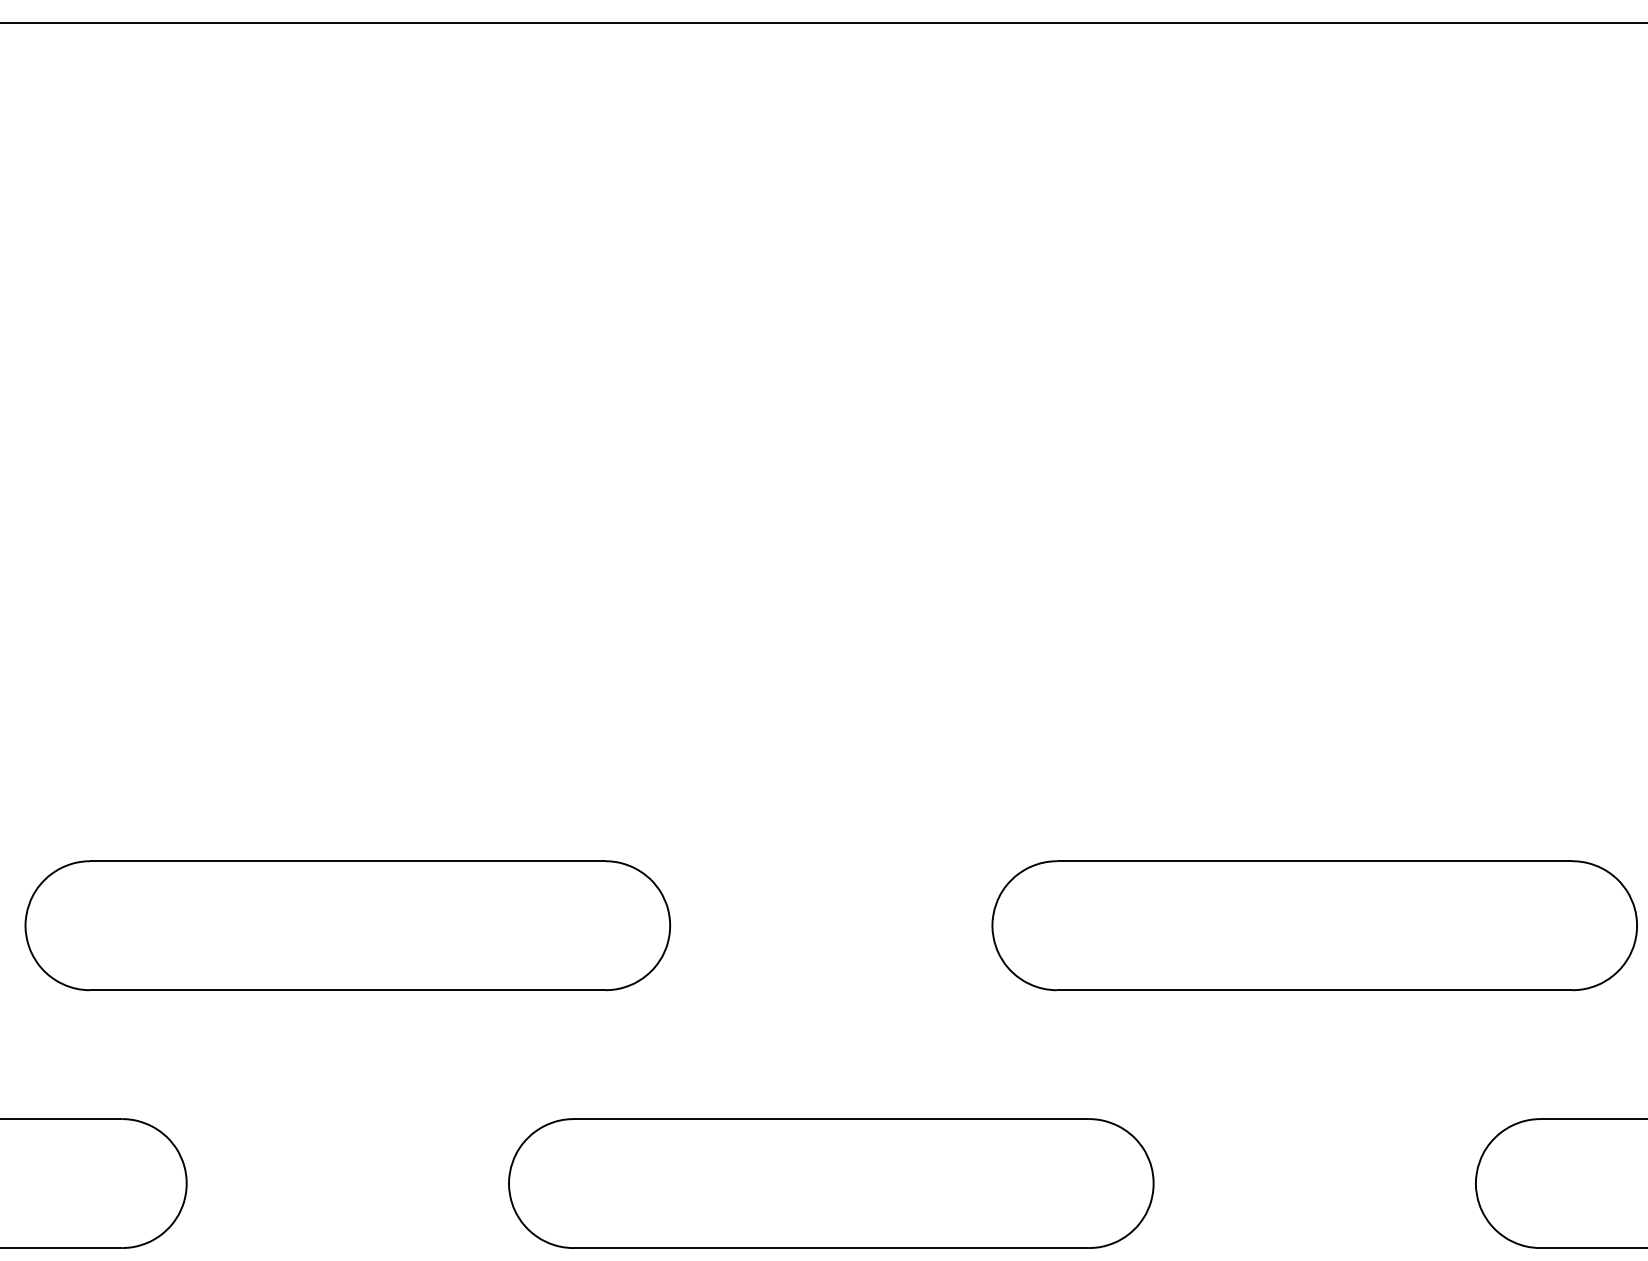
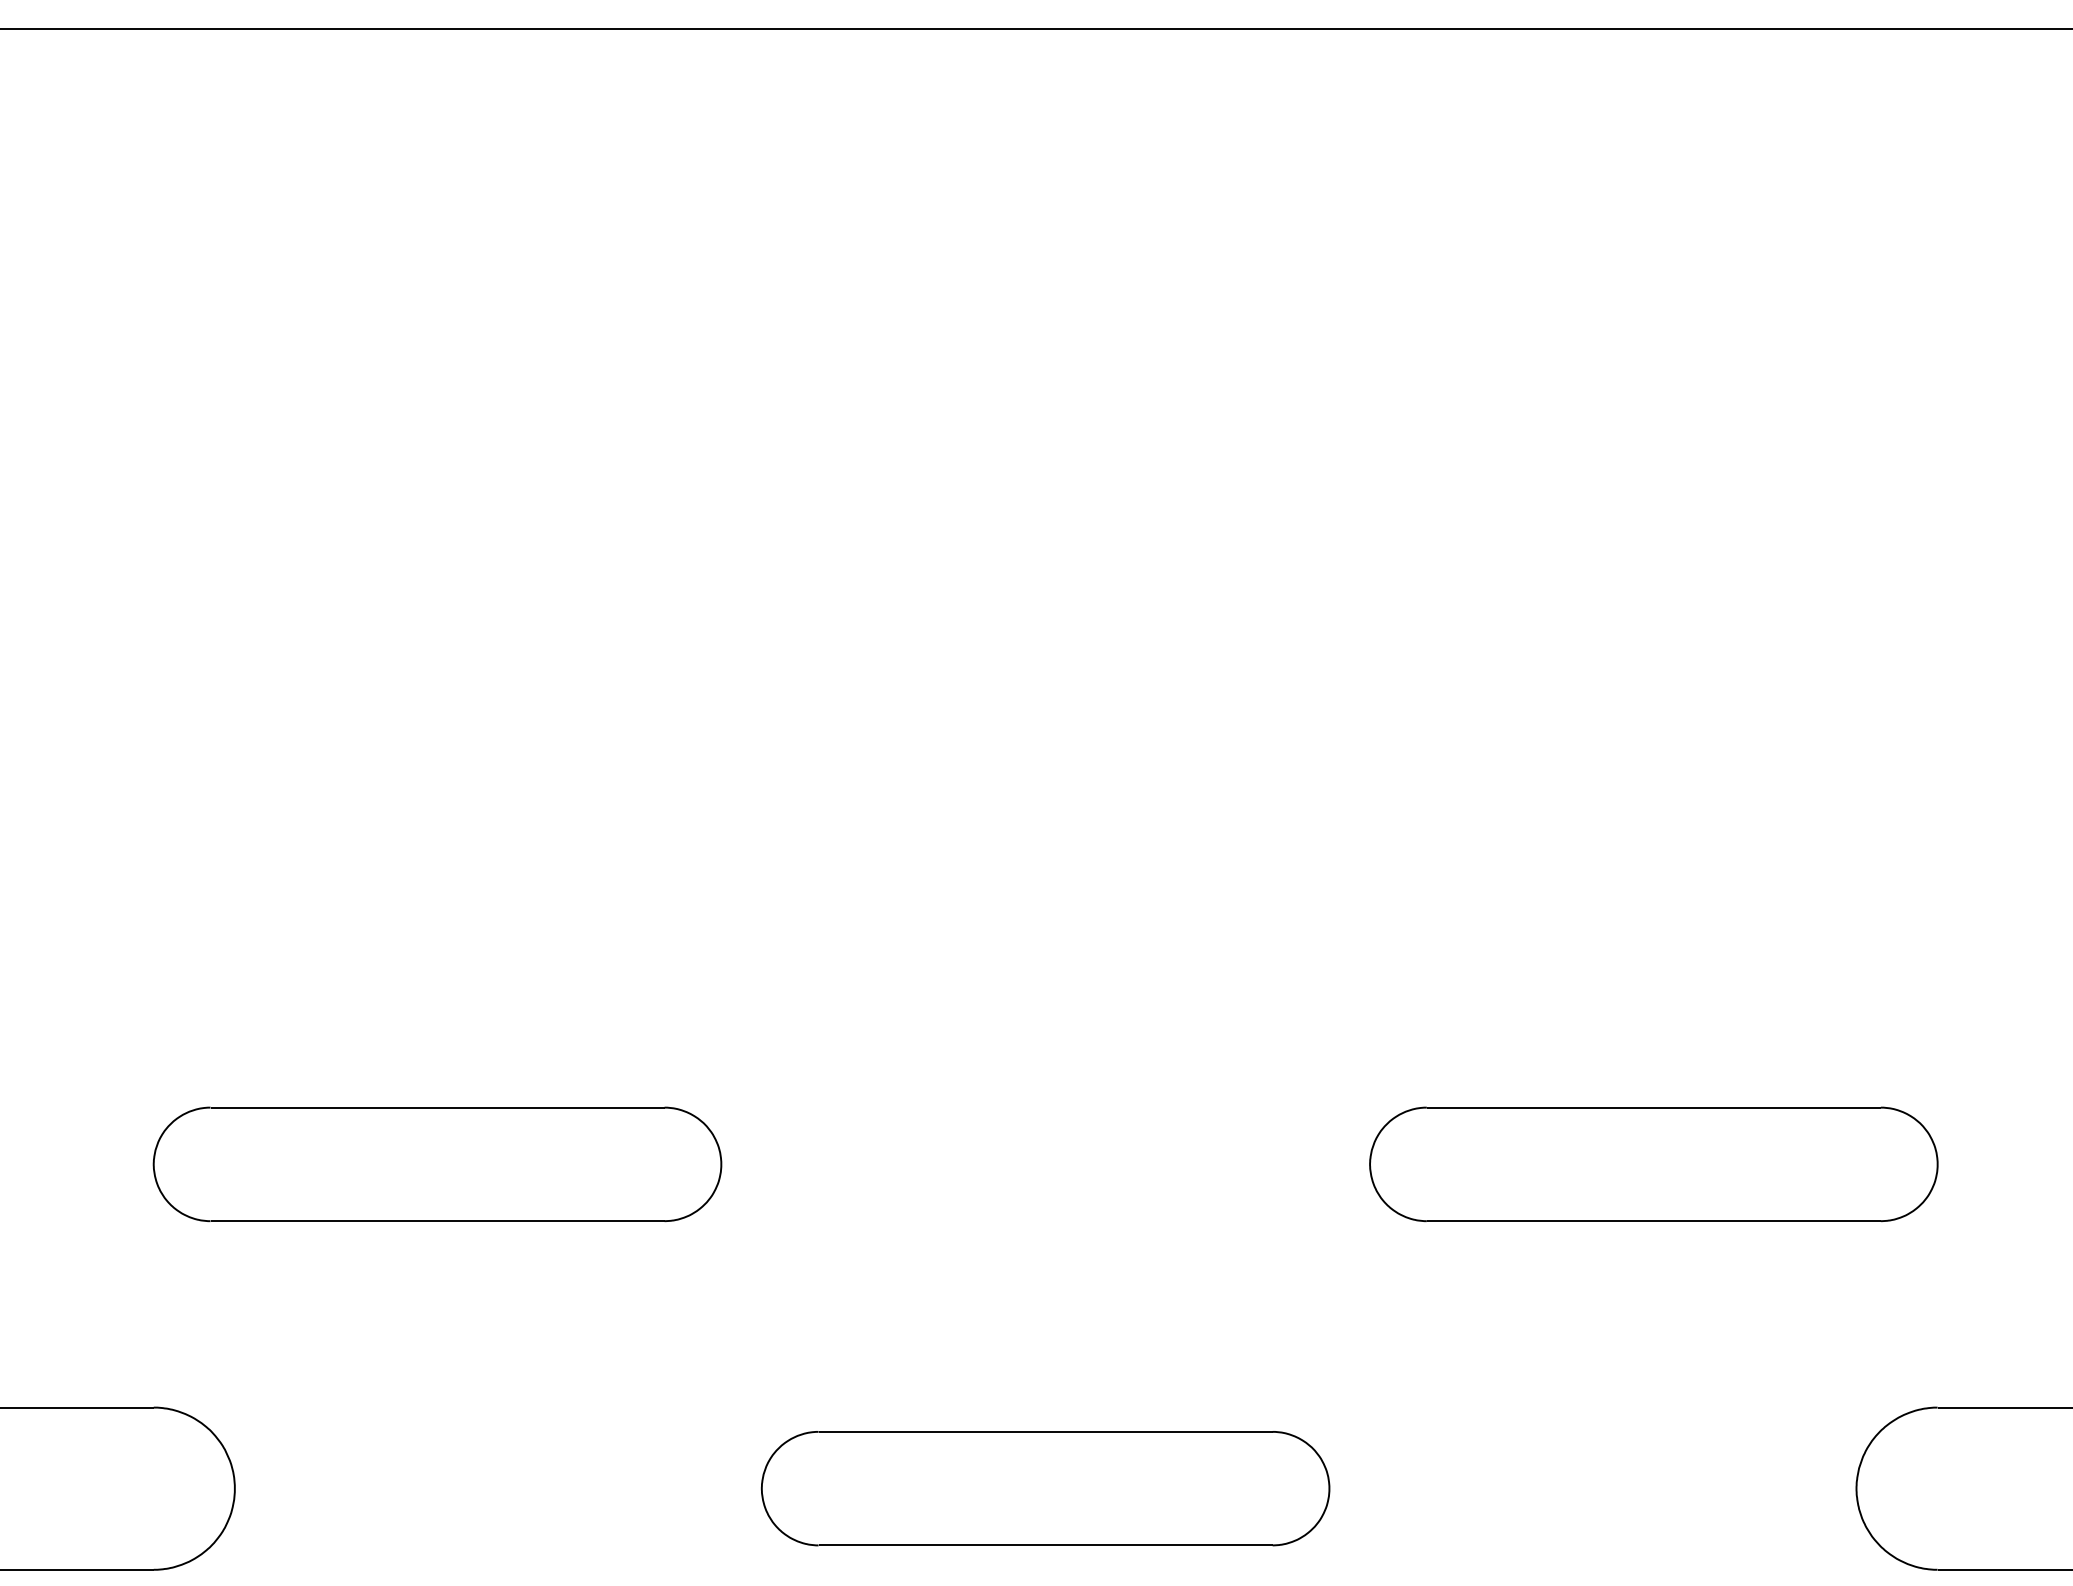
part: (347, 925) -> (437, 1164), size x0.7
part: (1314, 925) -> (1653, 1164), size x0.7
part: (831, 1183) -> (1045, 1488), size x0.7

